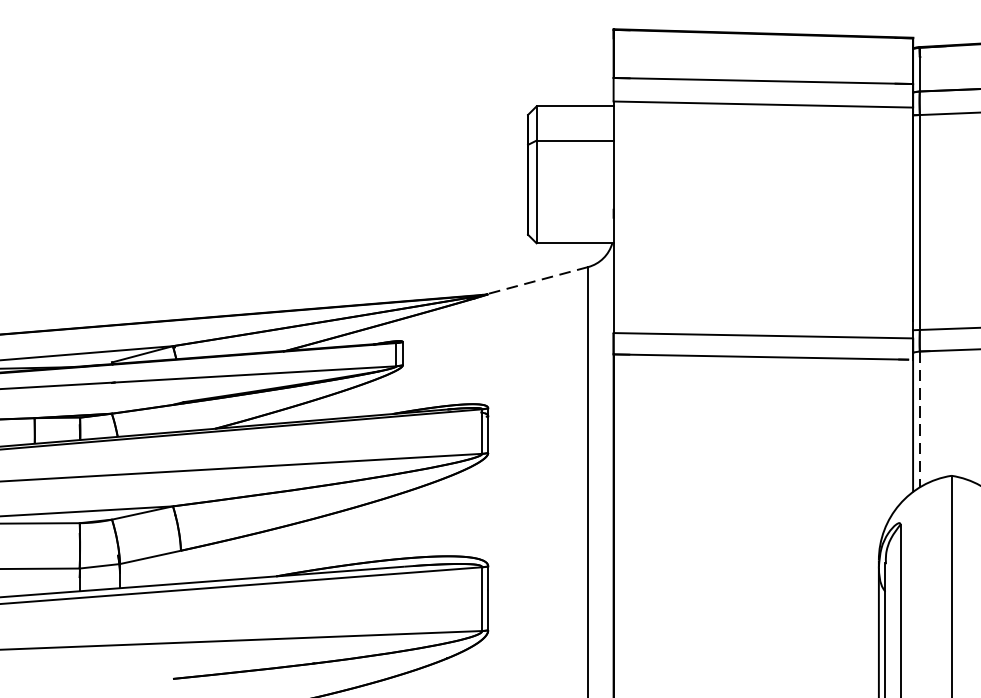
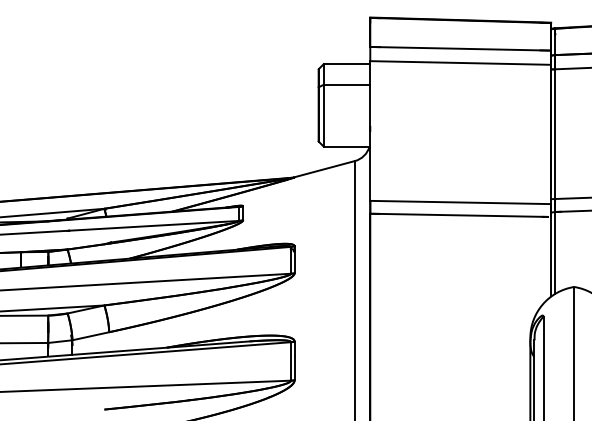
line: (537, 281) -> (324, 169), dashed -> solid
line: (920, 420) -> (555, 253), dashed -> solid

